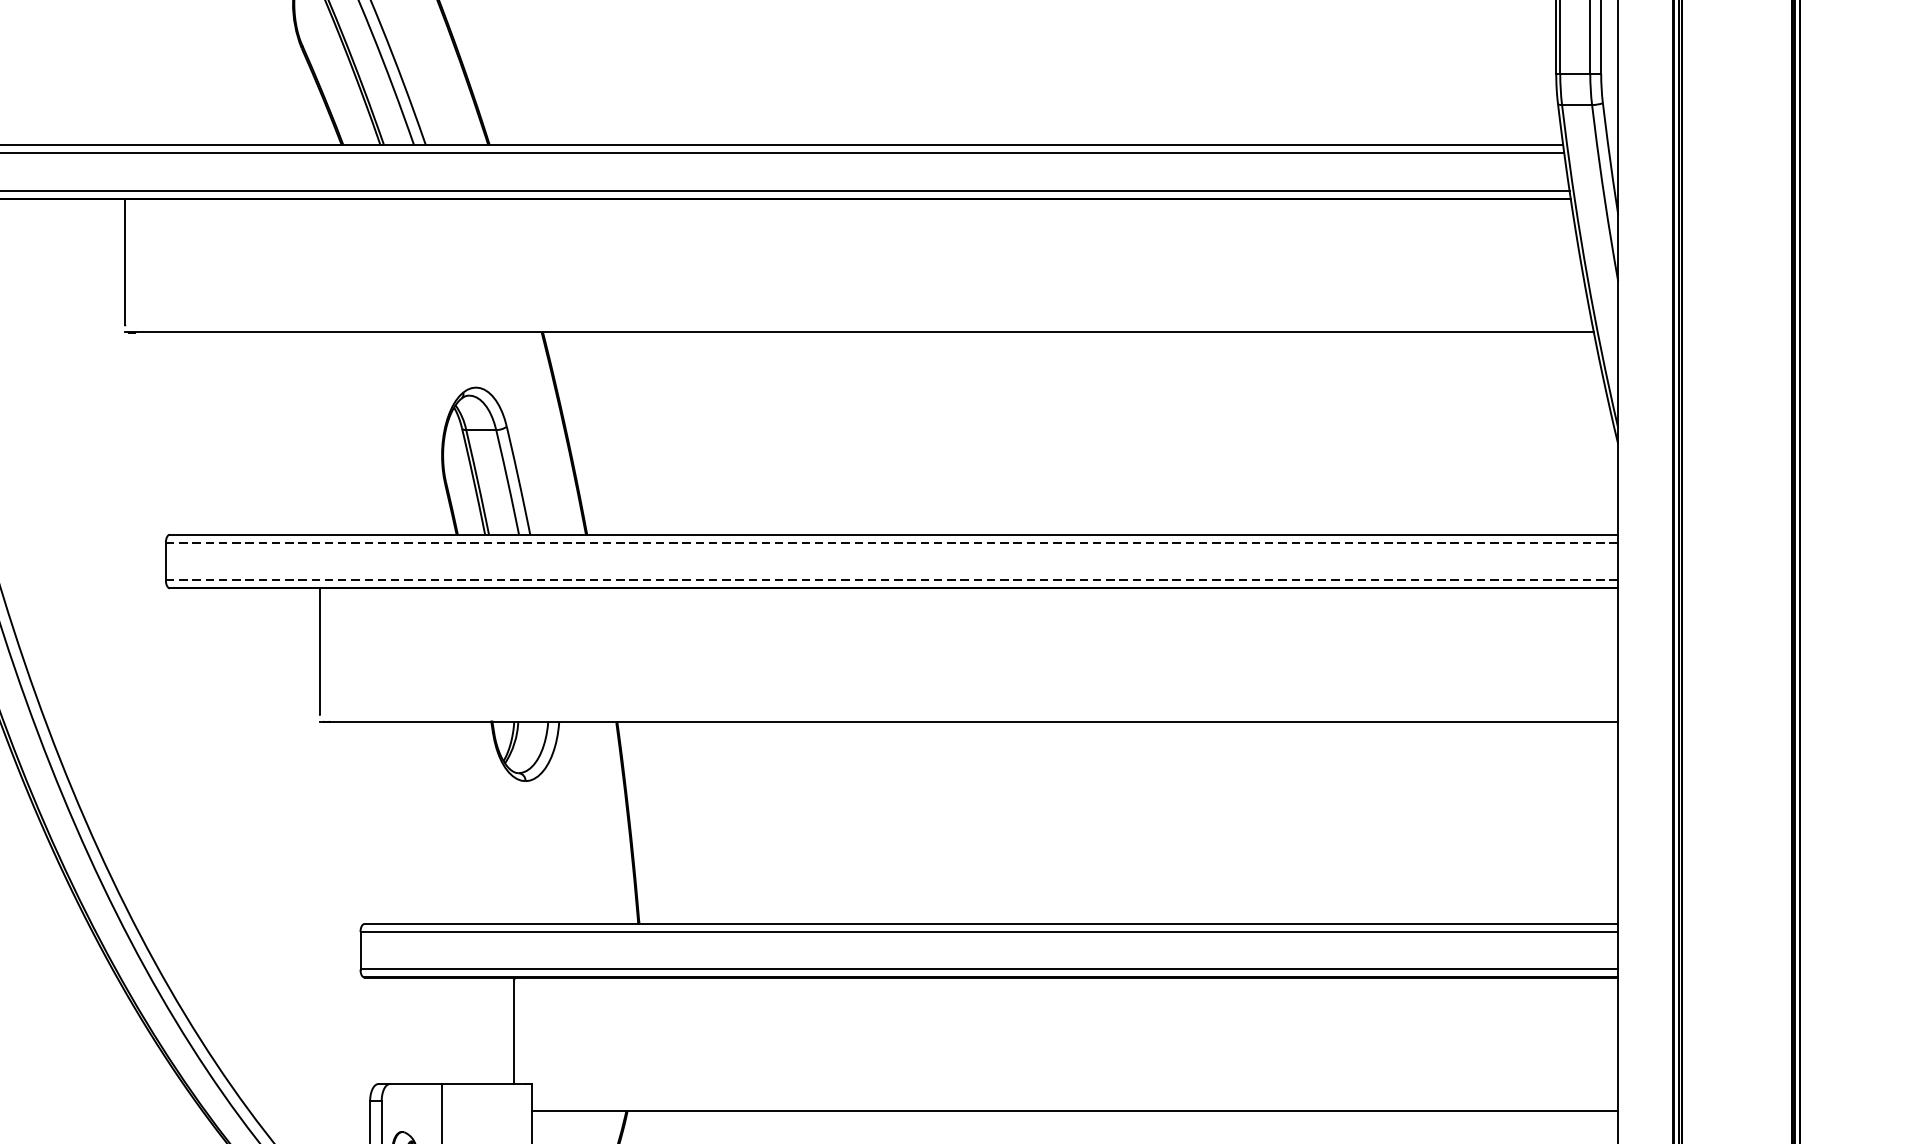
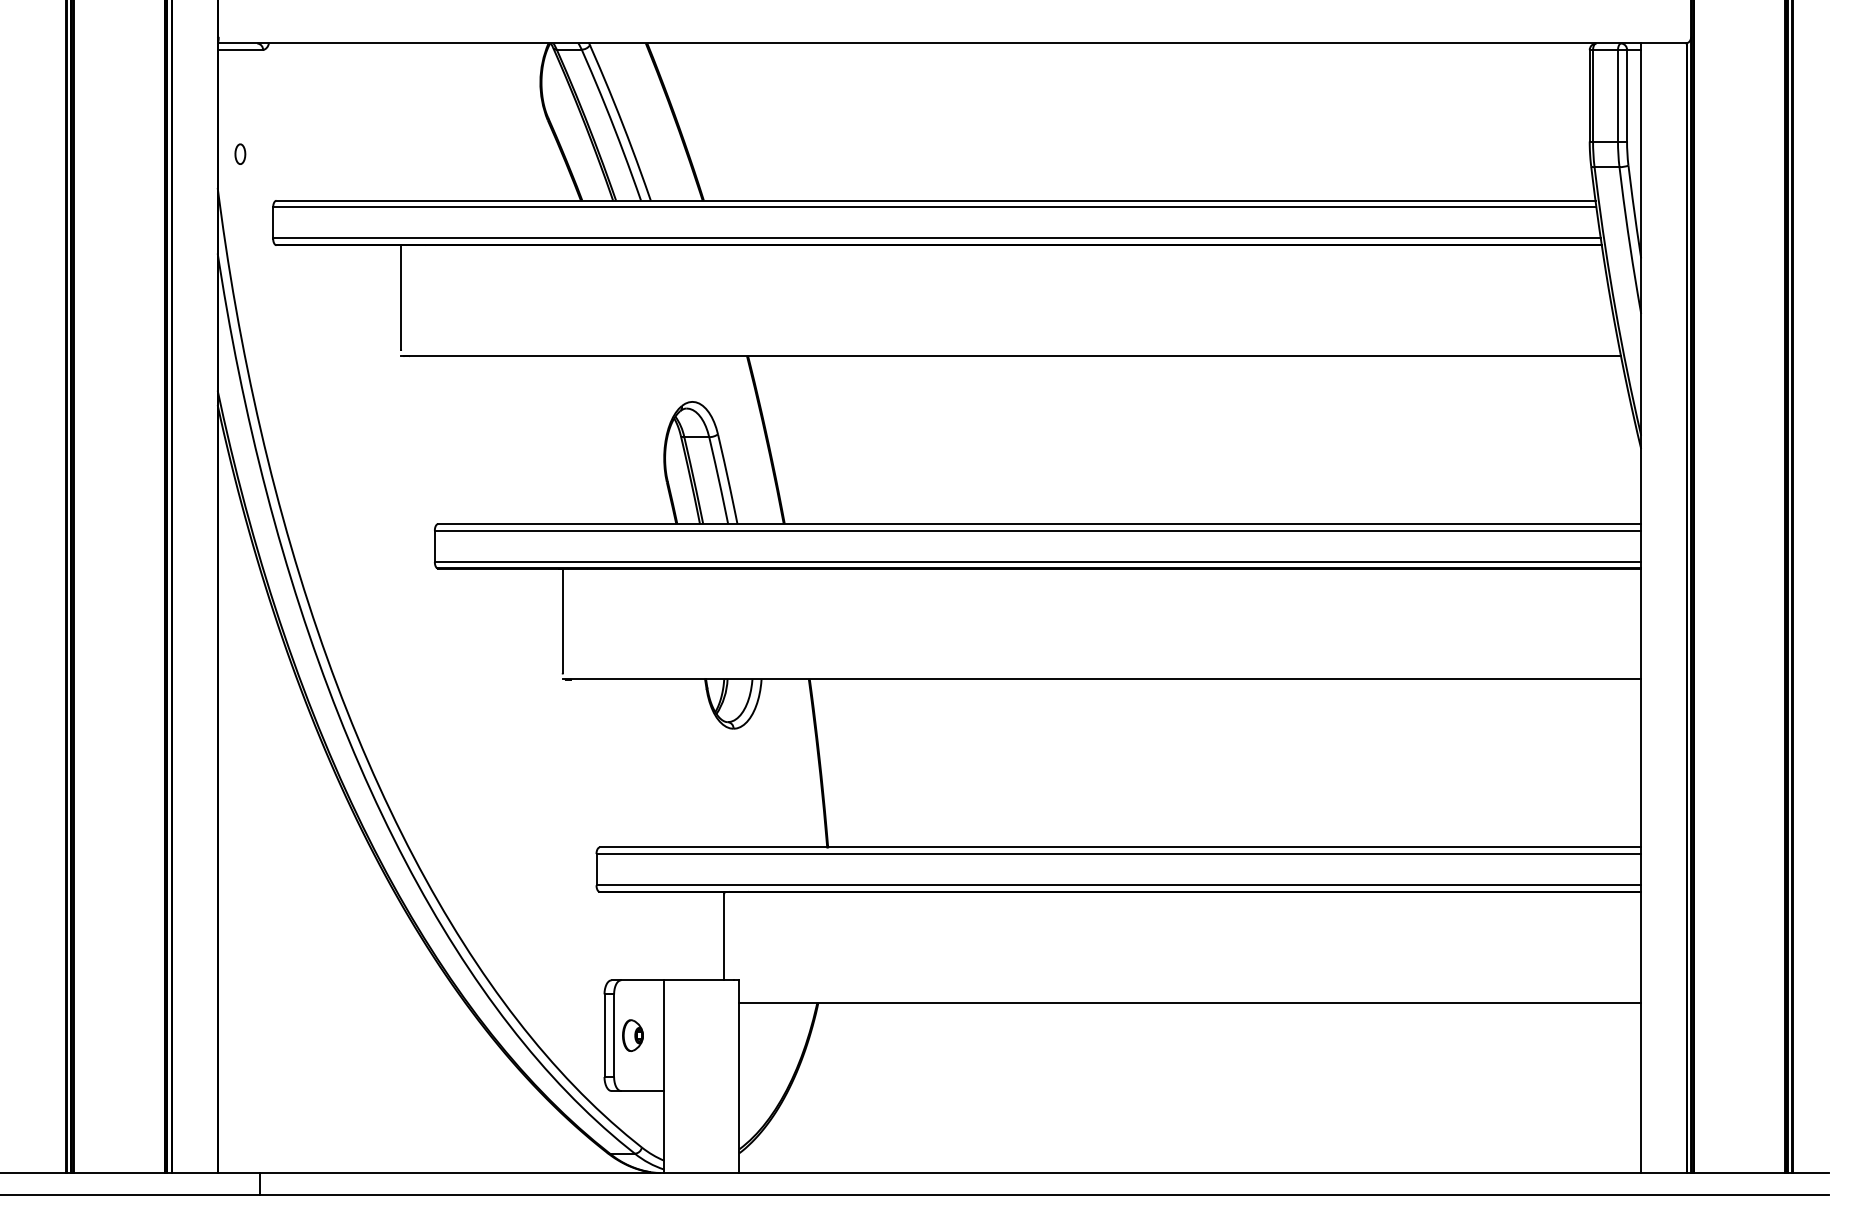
line: (892, 542) -> (1038, 530), dashed -> solid
line: (892, 579) -> (1038, 561), dashed -> solid

